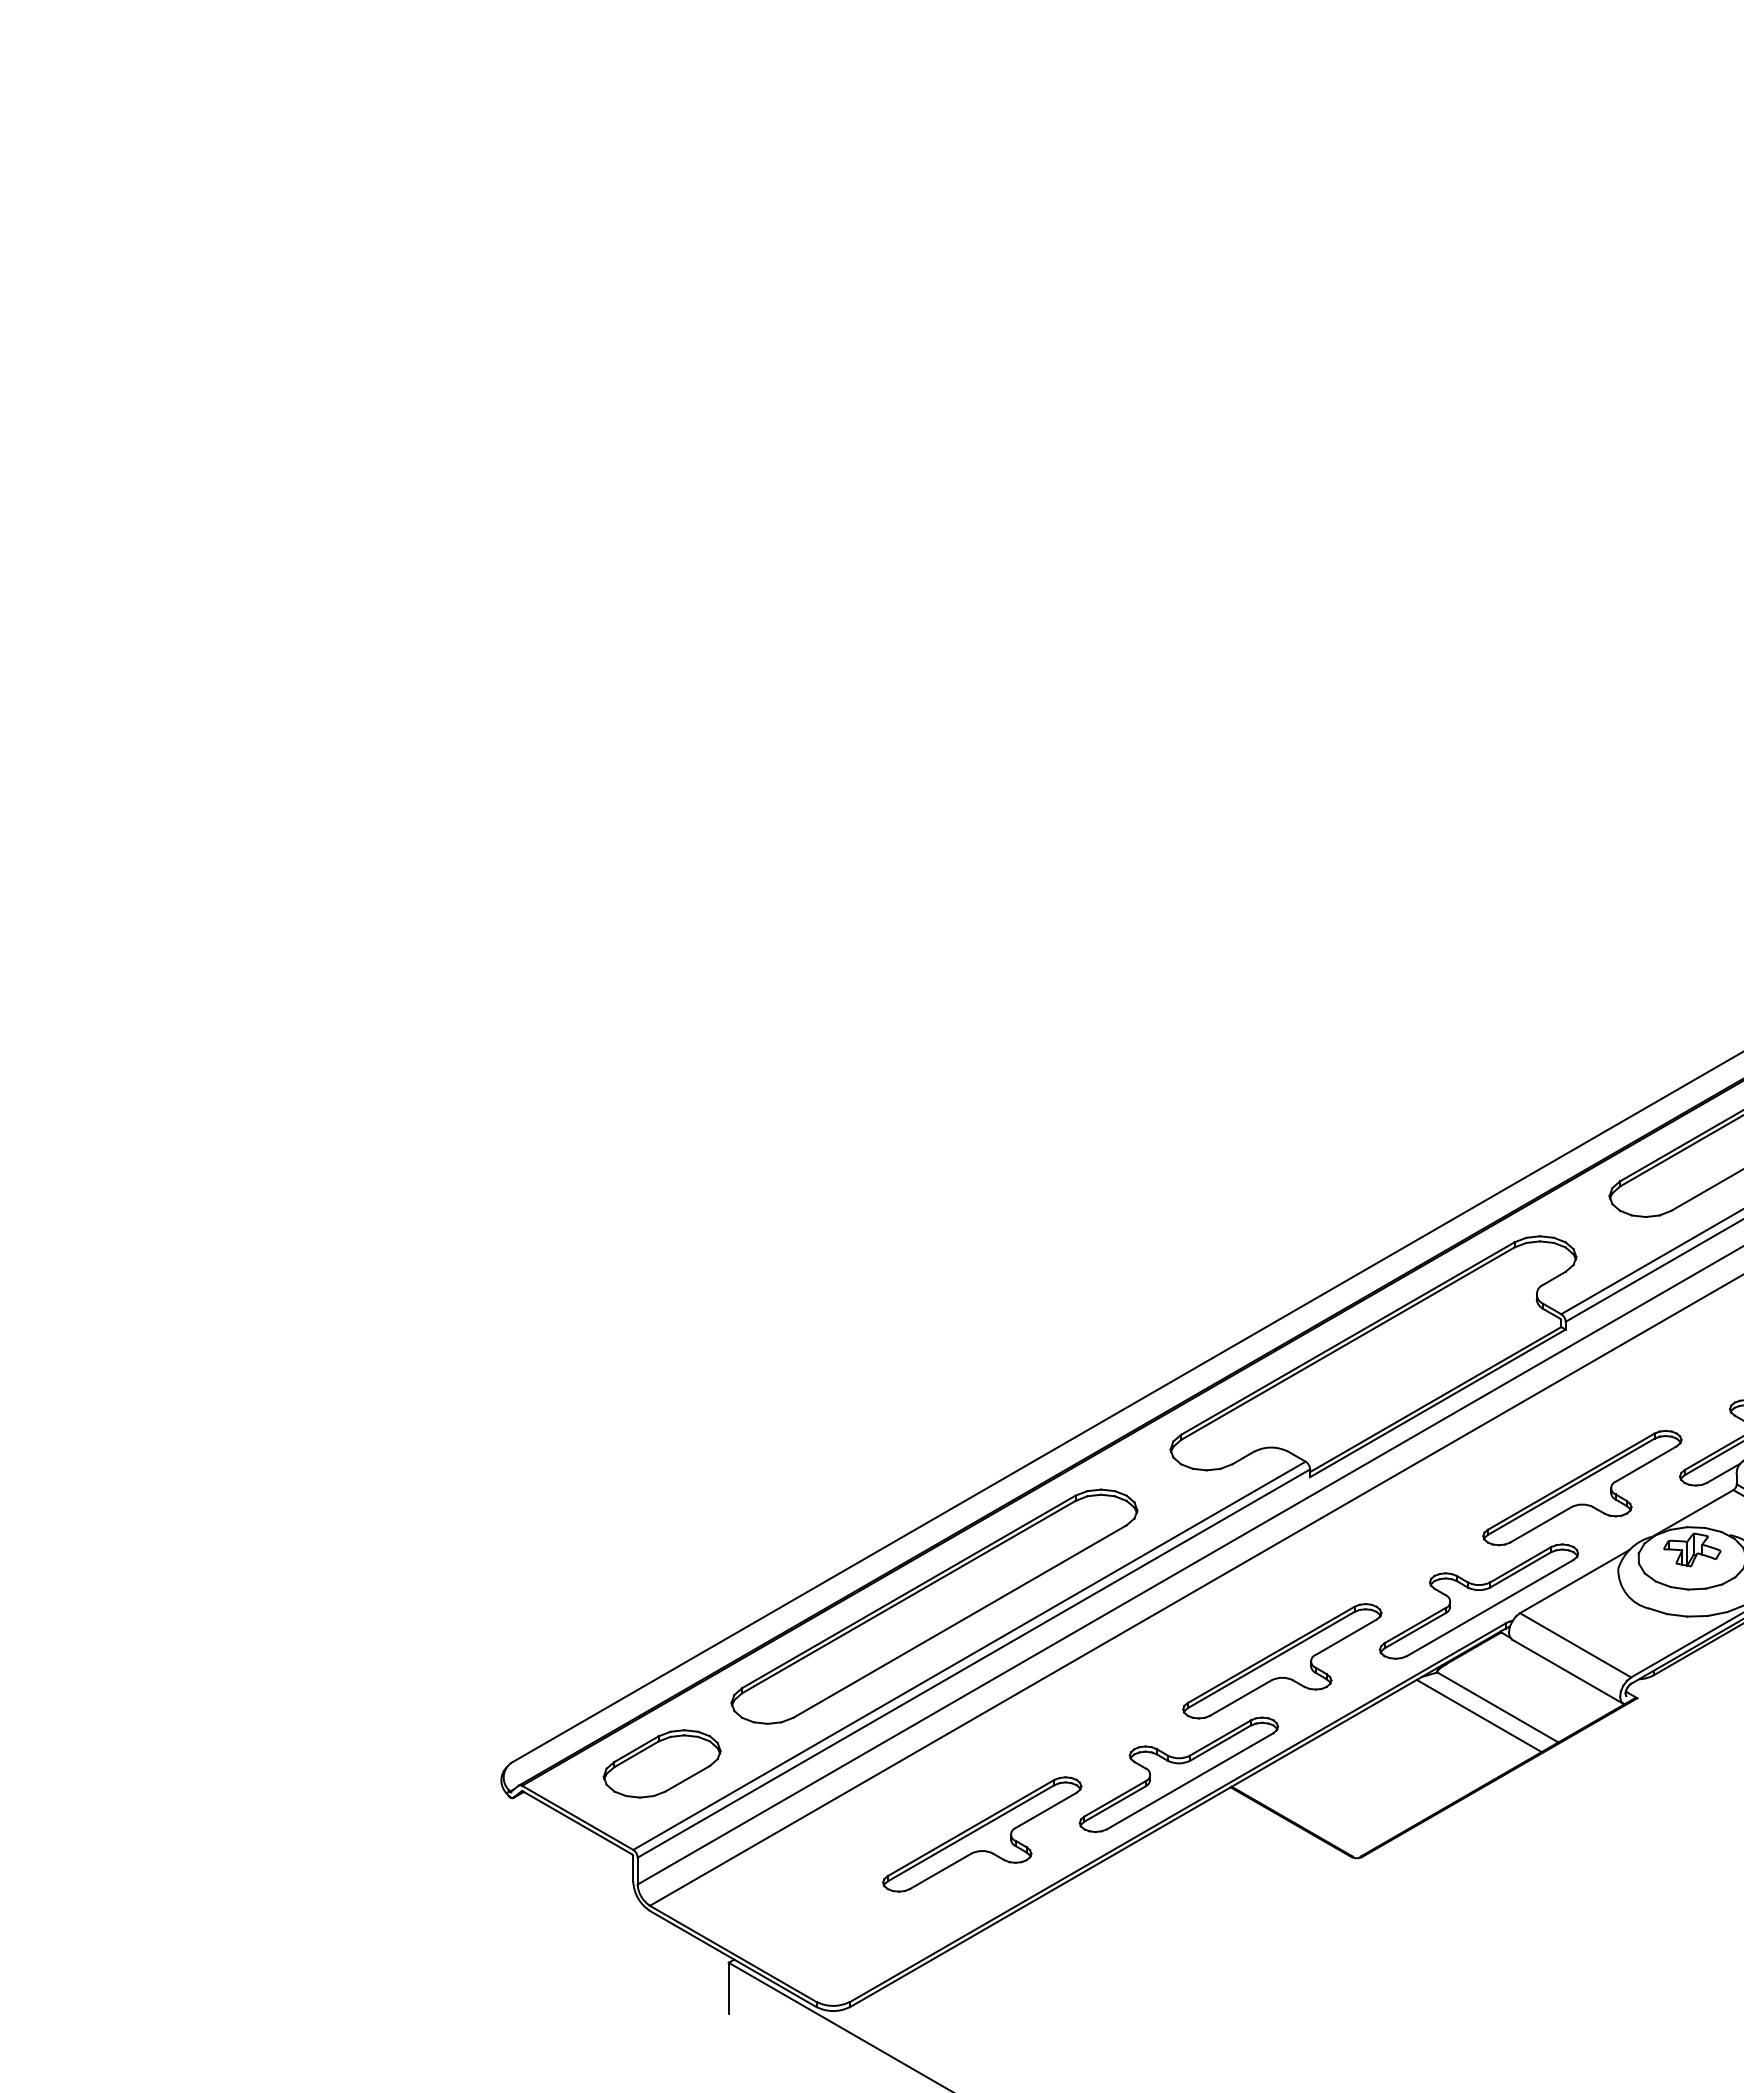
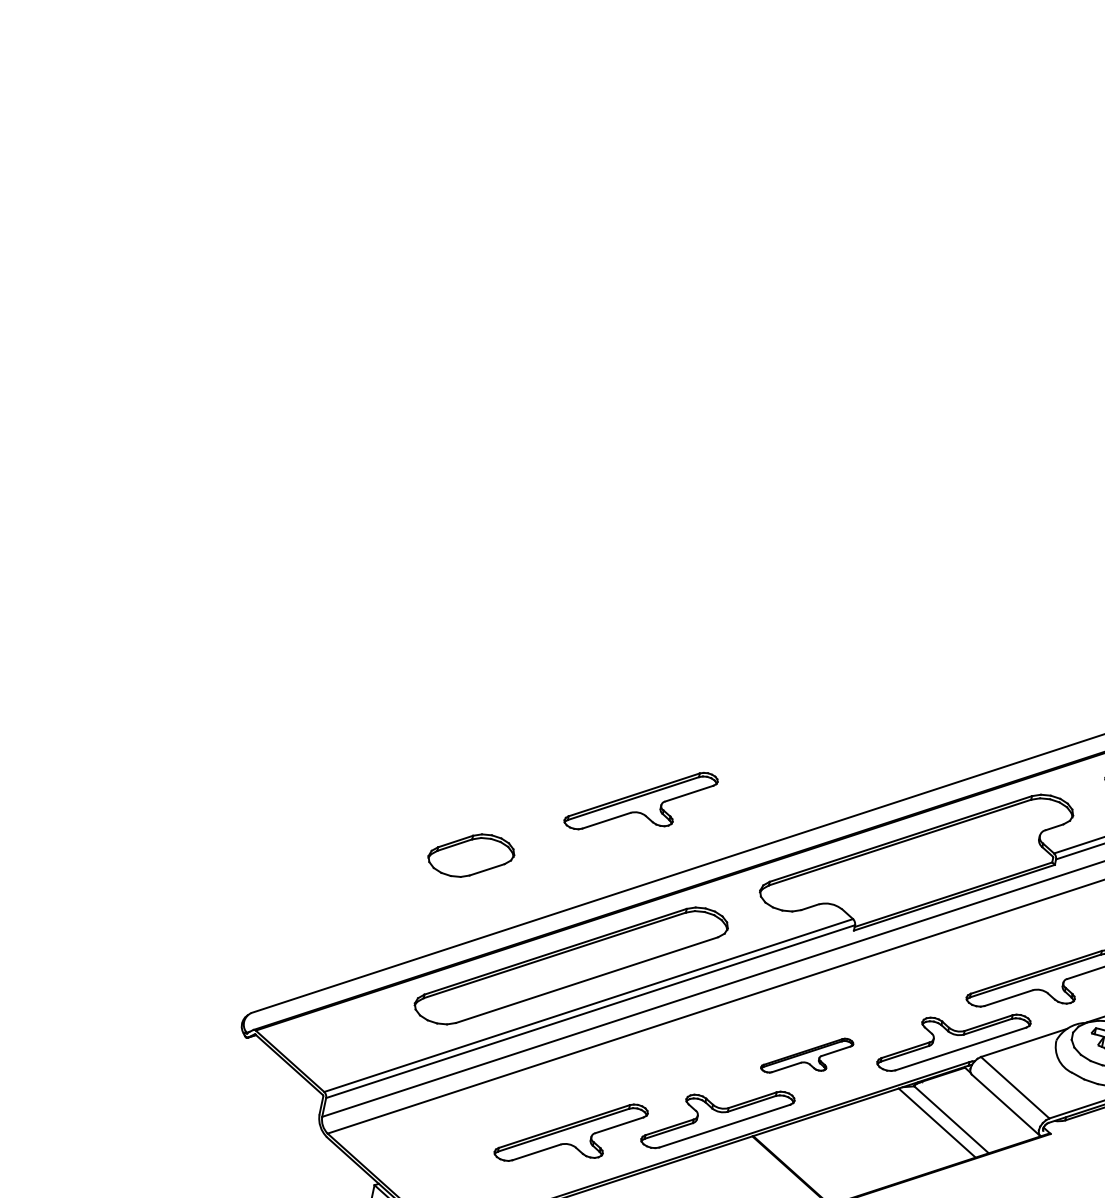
part: (982, 1361) -> (641, 801), added
part: (1282, 1661) -> (807, 1055), size x0.6
part: (661, 1763) -> (470, 855), moved

